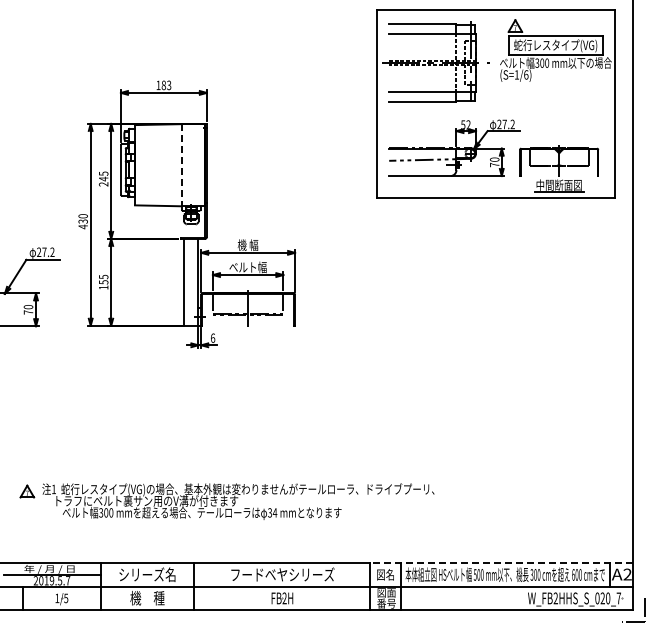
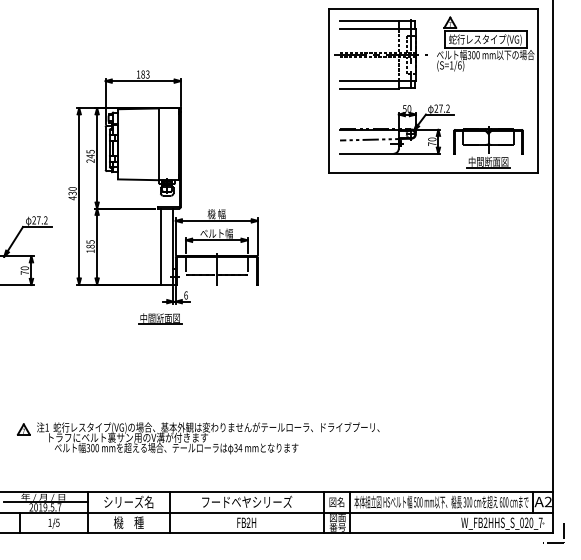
text: (468, 124) -> (409, 108), 52 -> 50
line: (181, 165) -> (158, 144), dashed -> solid
text: (103, 282) -> (90, 246), 155 -> 185
part: (183, 364) -> (160, 318), added
line: (501, 563) -> (438, 492), dashed -> solid

